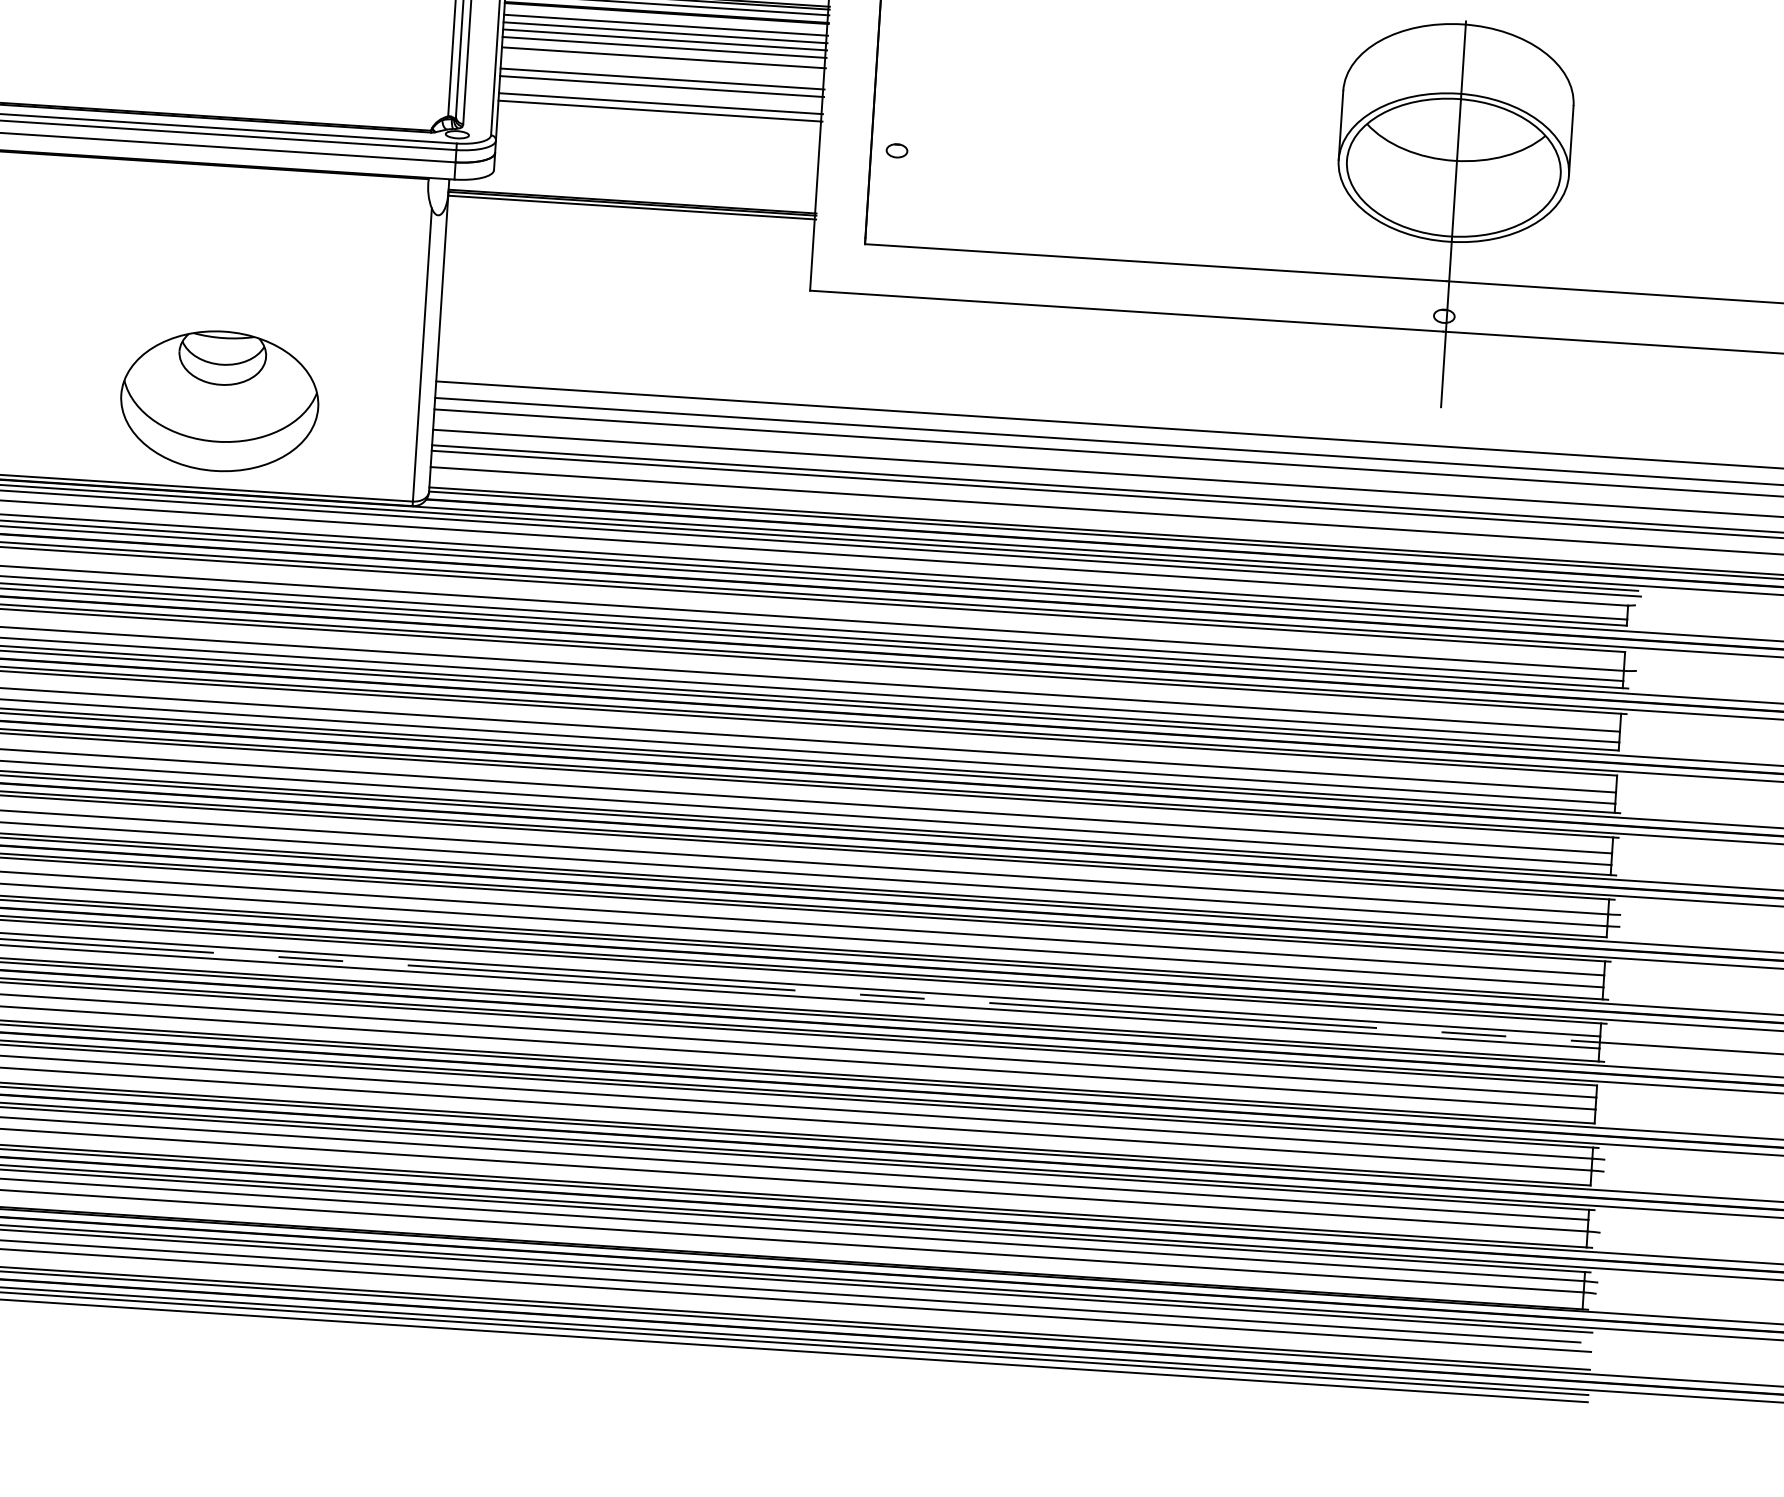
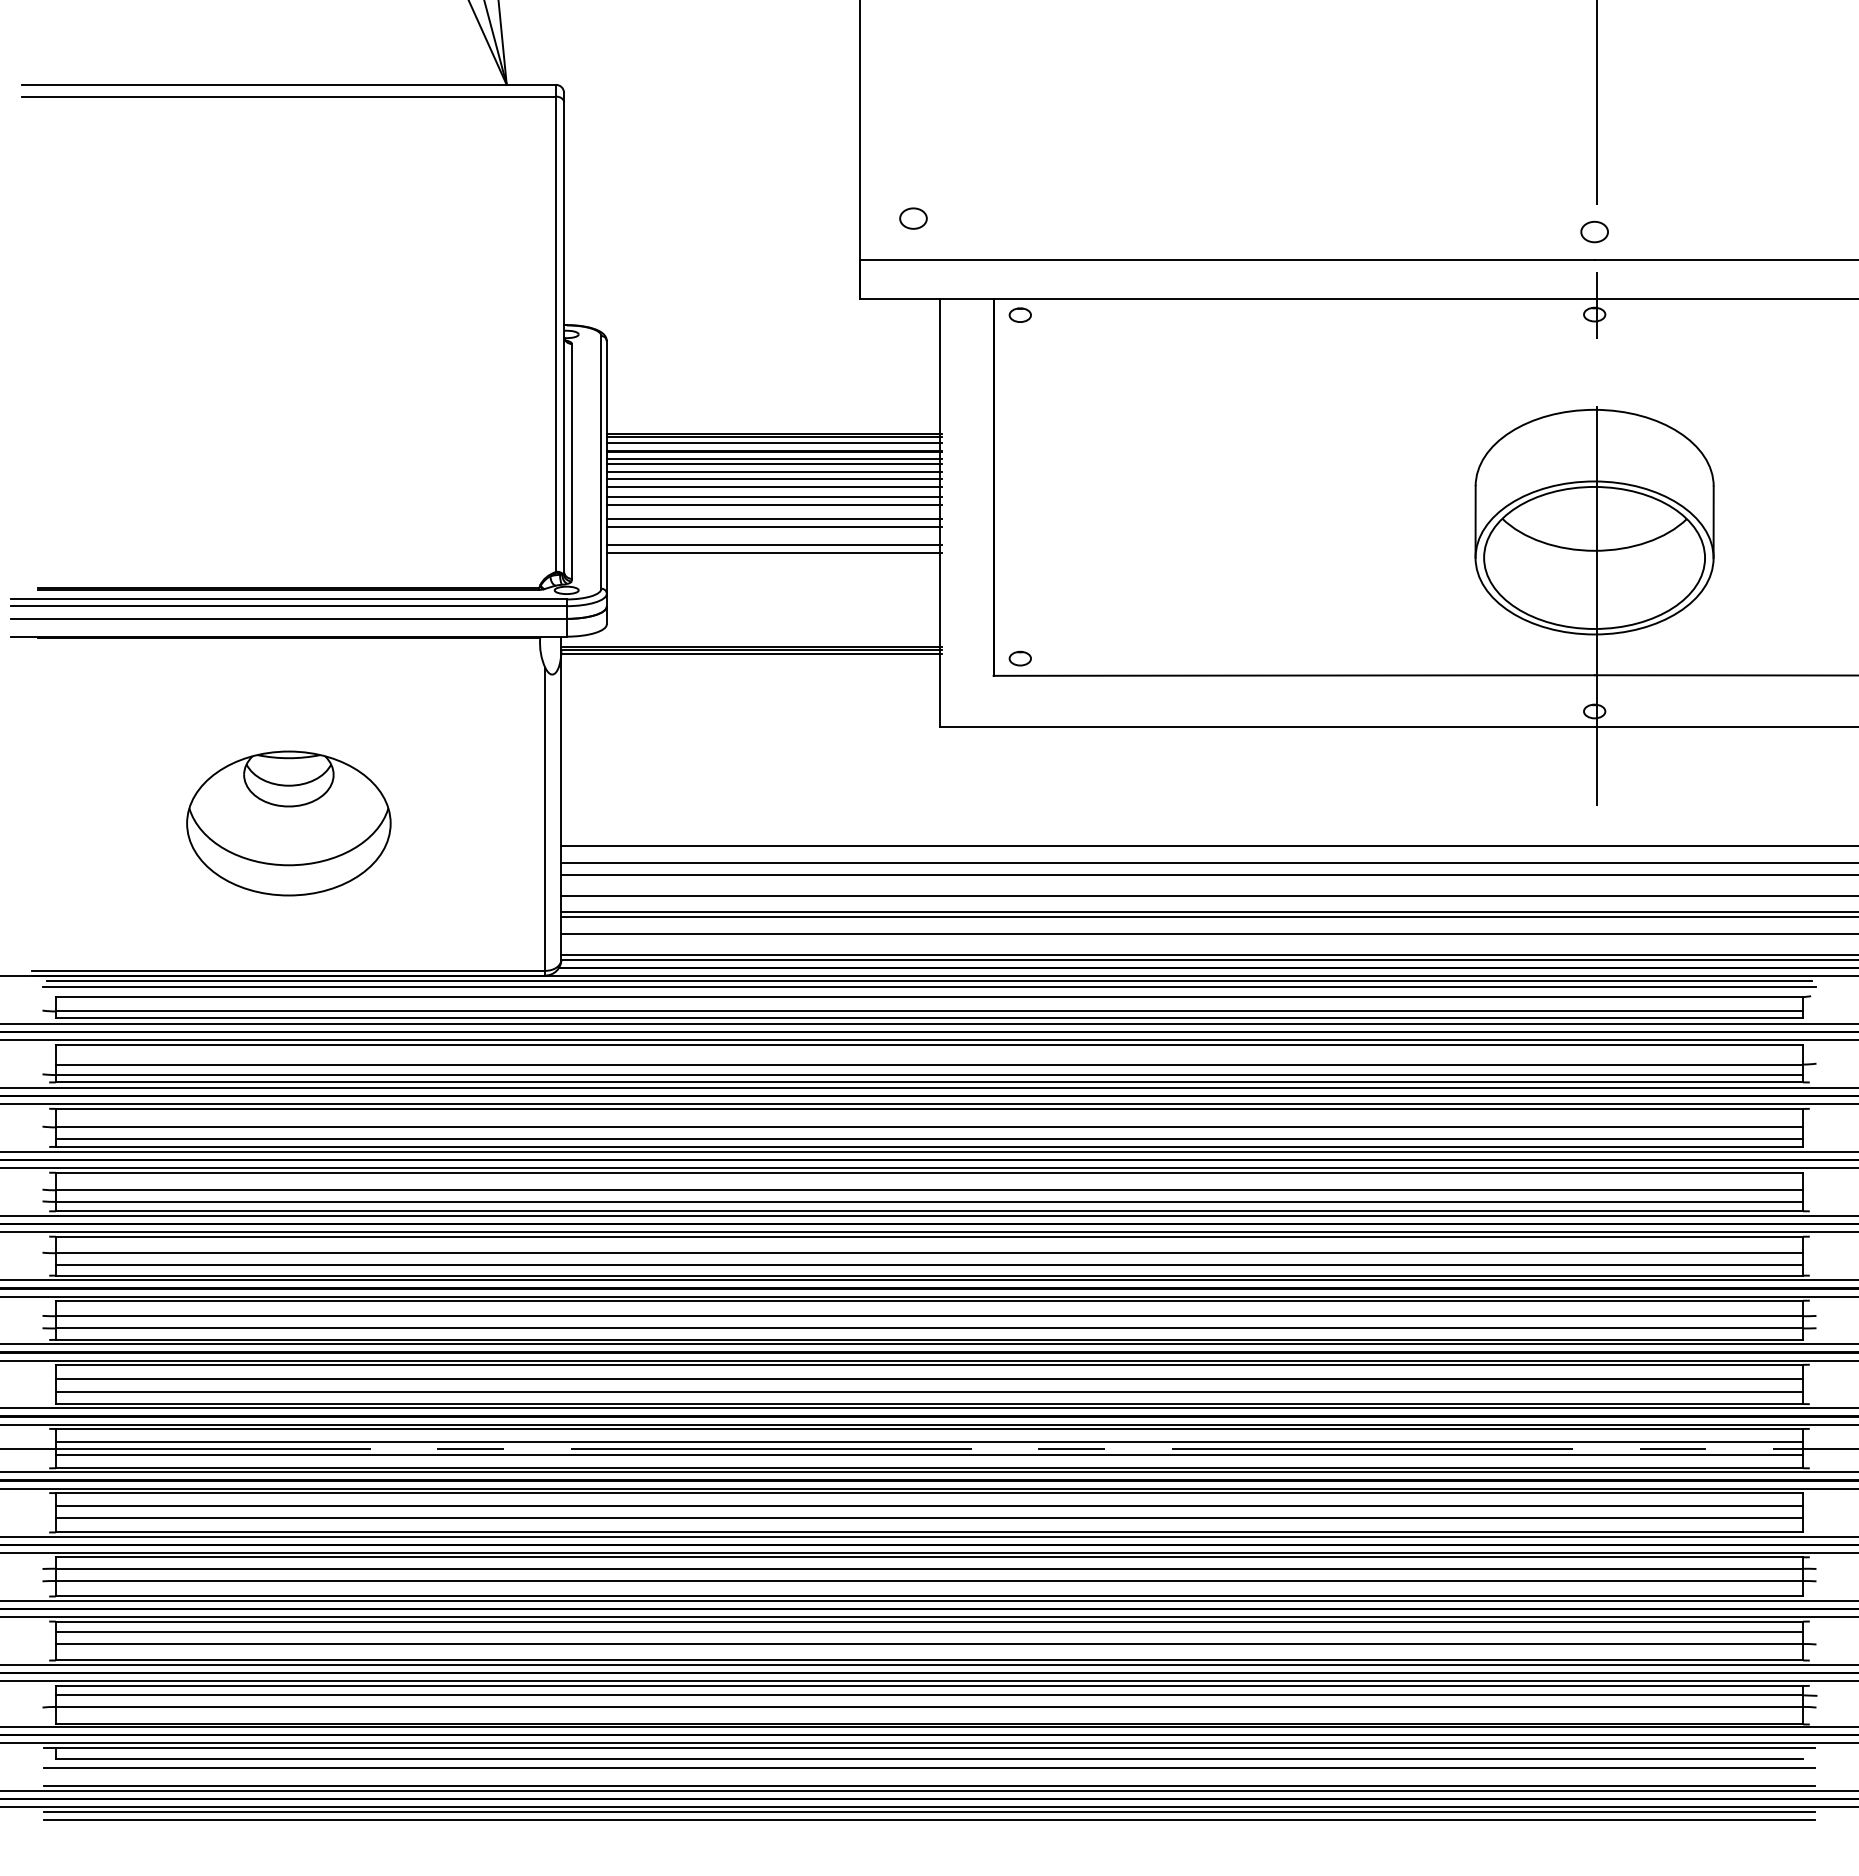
line: (665, 21) -> (773, 459), added
line: (662, 65) -> (773, 505), added
part: (896, 150) -> (1019, 658), moved
part: (219, 401) -> (288, 823), moved

